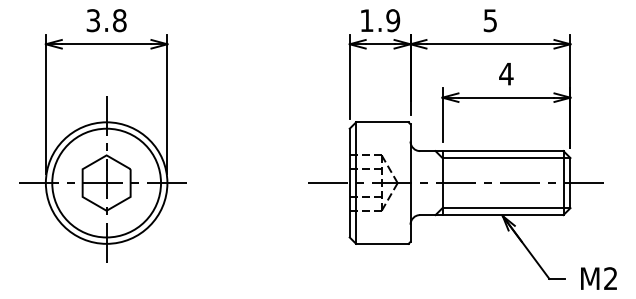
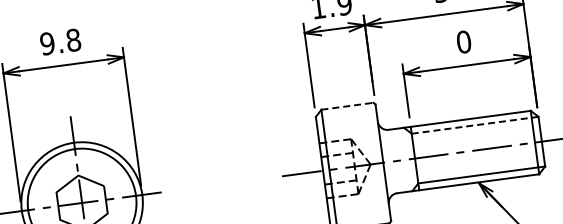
text: (93, 20) -> (47, 43), 3.8 -> 9.8
text: (506, 73) -> (463, 41), 4 -> 0
line: (382, 122) -> (347, 106), solid -> dashed
line: (506, 158) -> (475, 125), solid -> dashed

